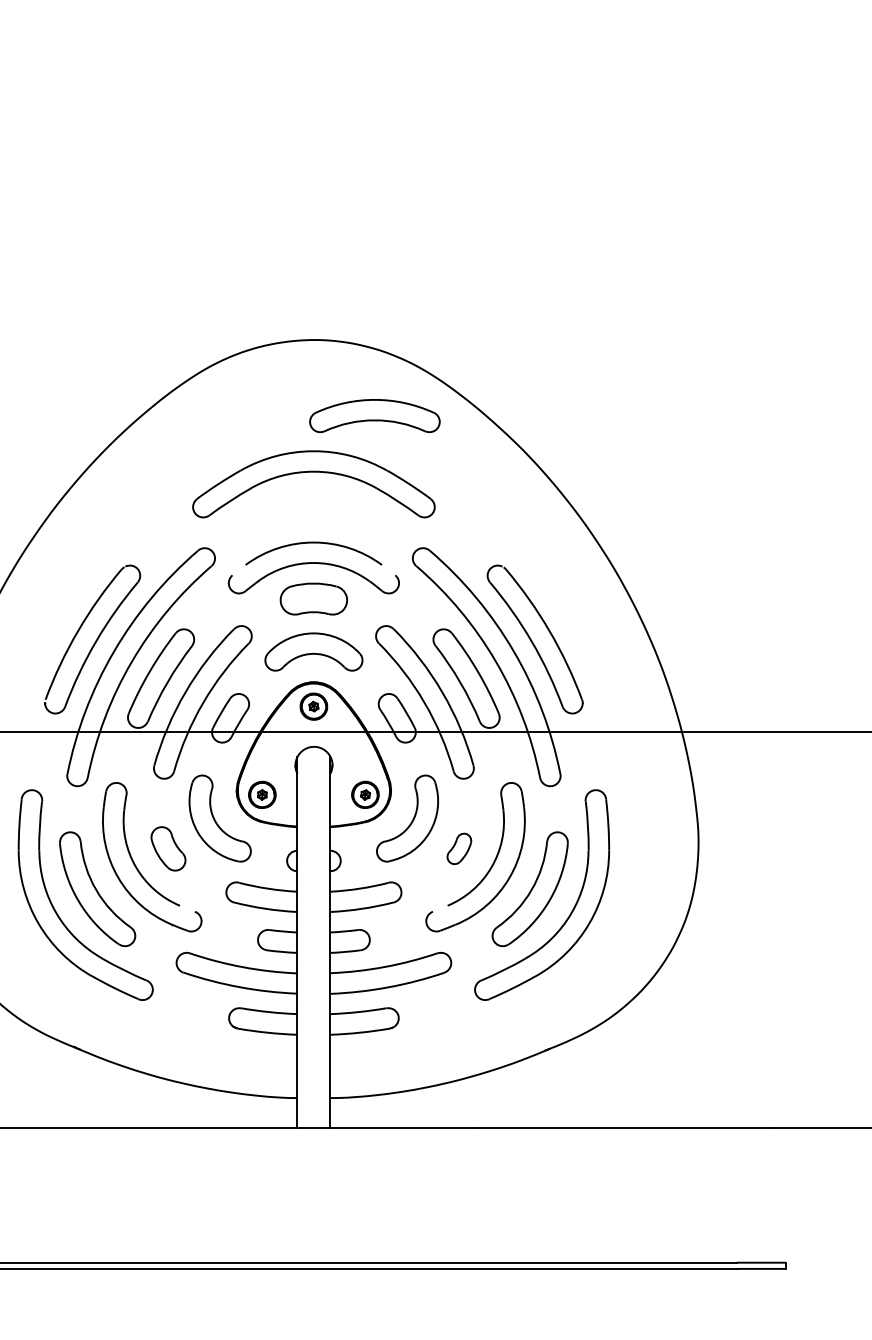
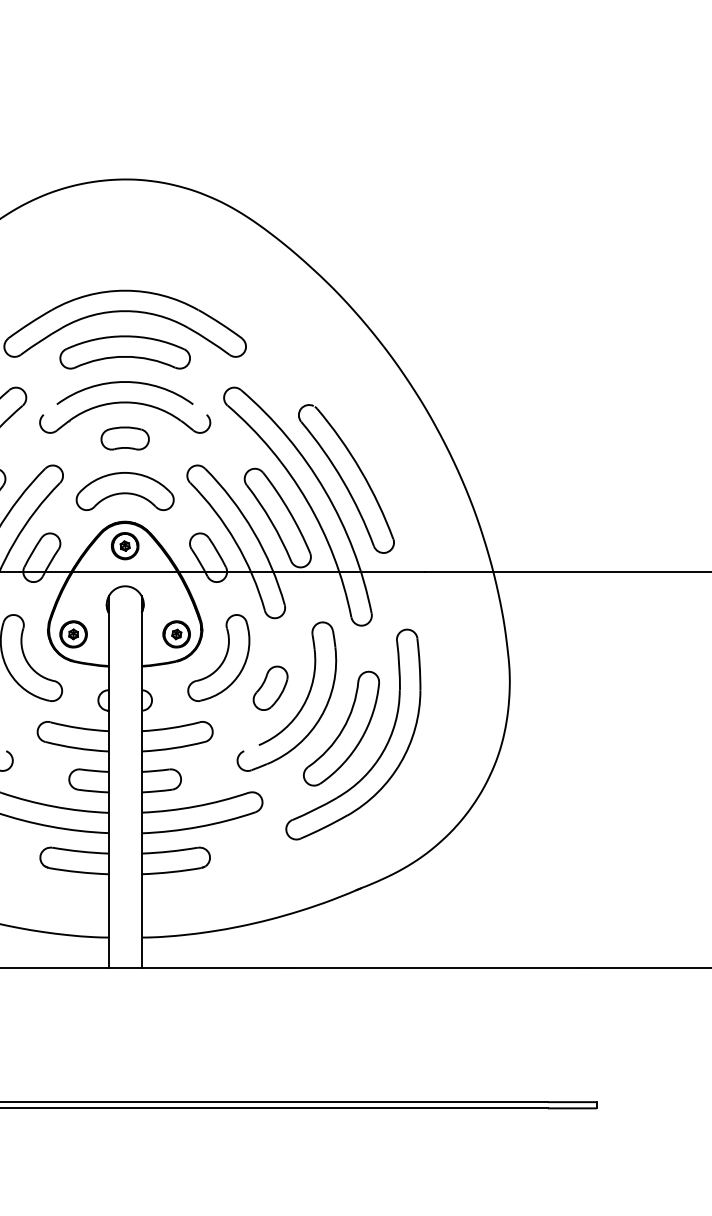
part: (374, 416) -> (124, 352), moved
part: (313, 598) -> (124, 437), size x0.71
part: (459, 848) -> (270, 687), size x1.43

